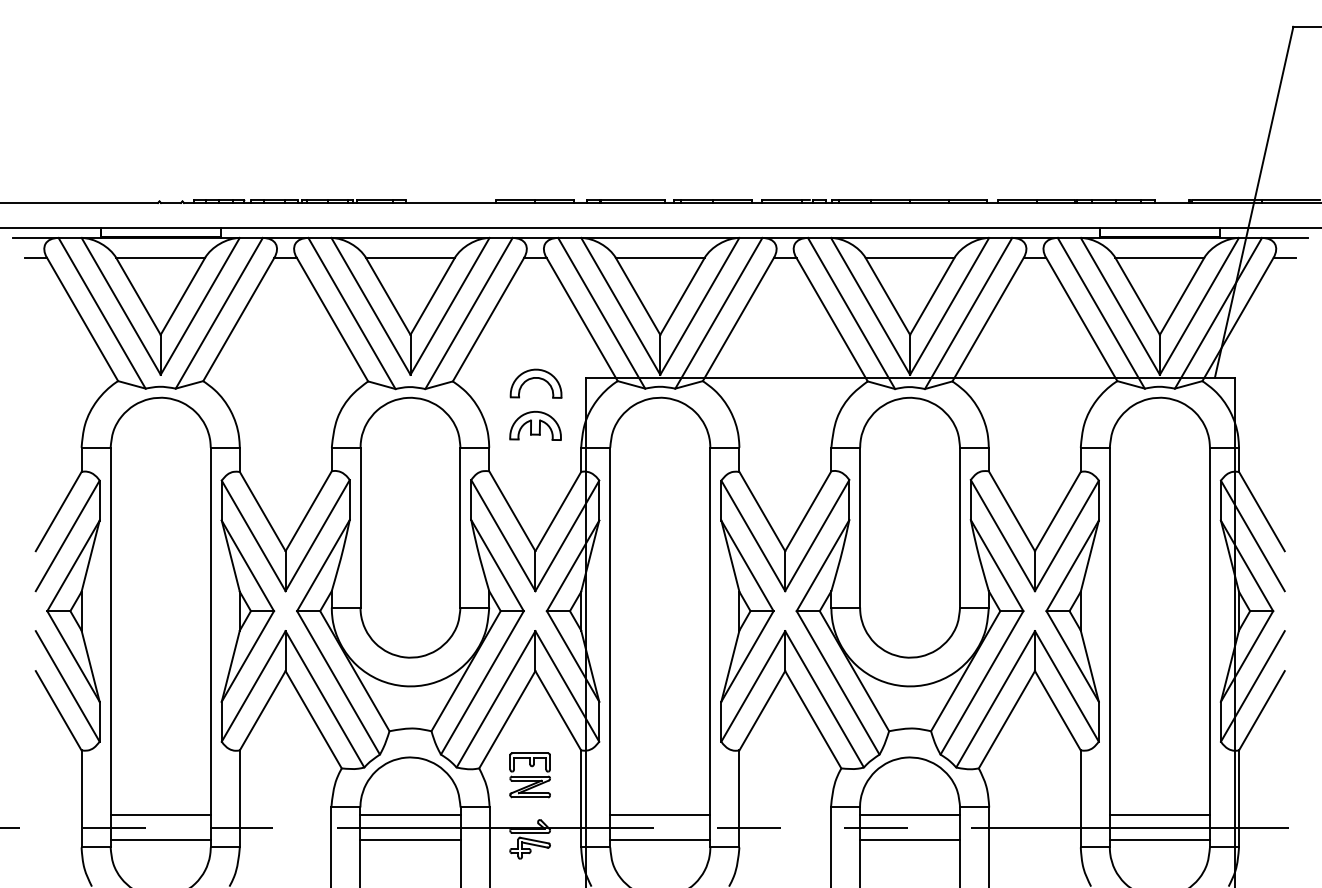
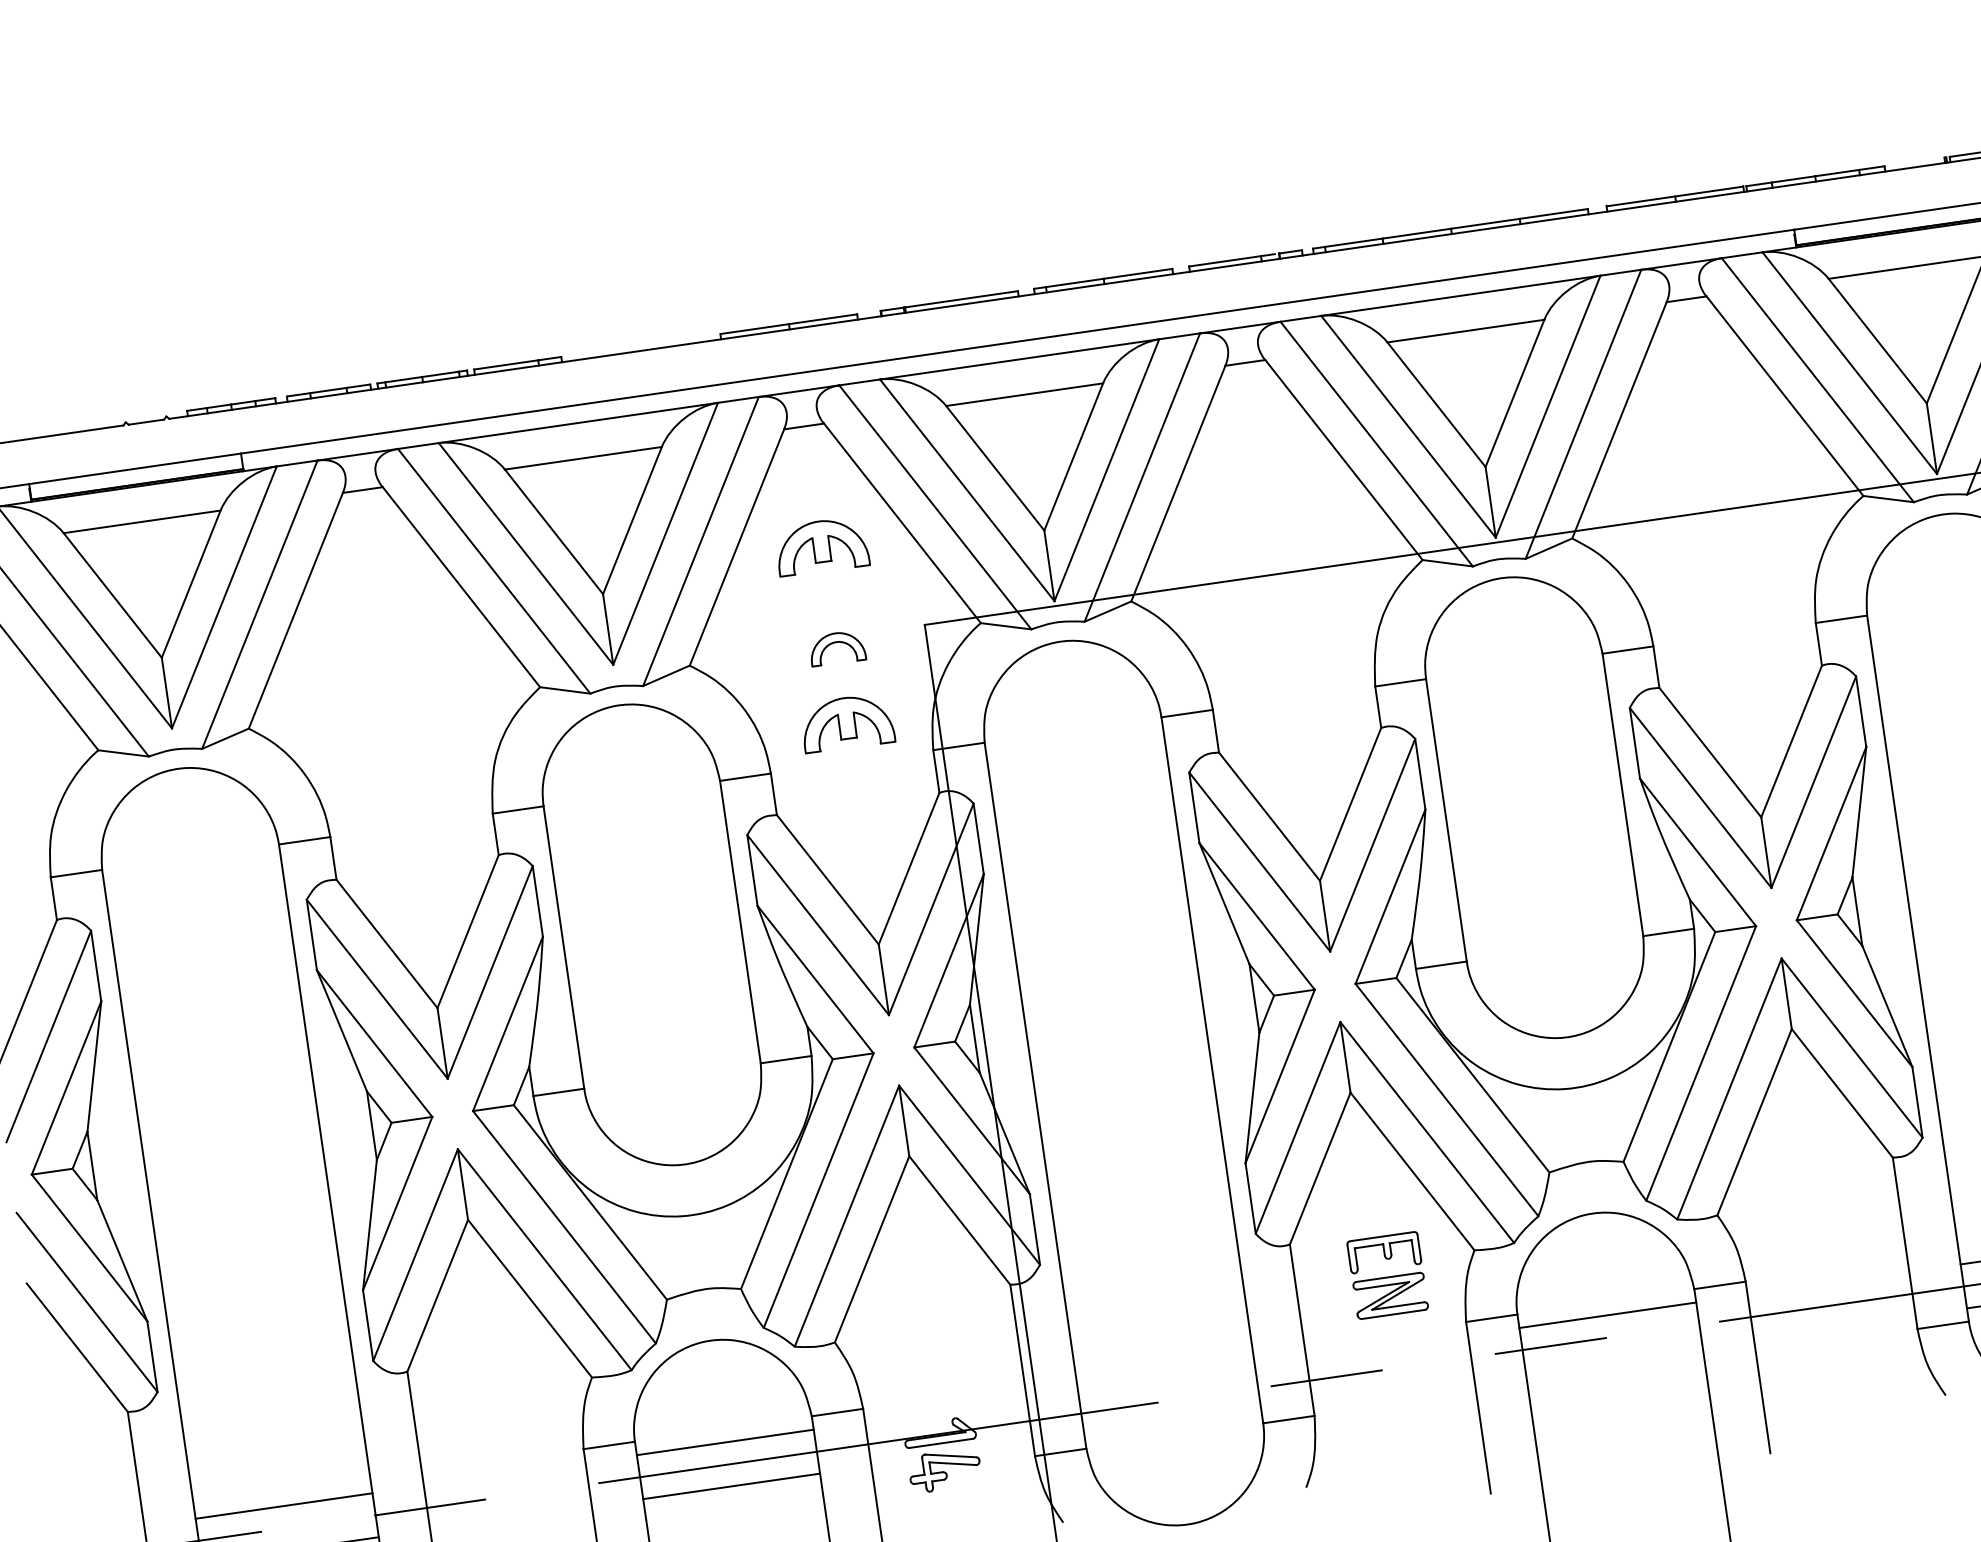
part: (535, 325) -> (821, 545), added
part: (535, 383) -> (836, 648), size x0.6
part: (529, 775) -> (1386, 1275), moved
line: (660, 815) -> (1167, 1379), removed
line: (660, 839) -> (1173, 1421), removed
line: (910, 839) -> (1614, 1358), removed

